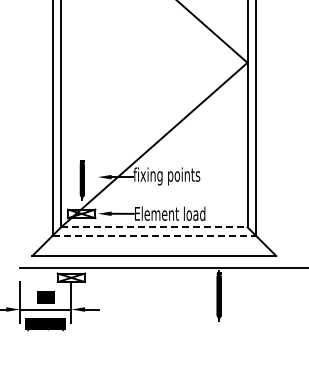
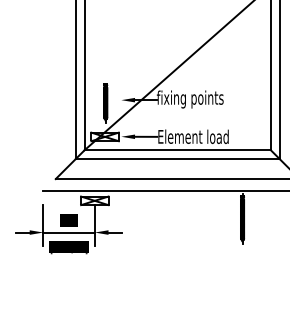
line: (154, 227) -> (177, 150), dashed -> solid
line: (154, 235) -> (177, 158), dashed -> solid

